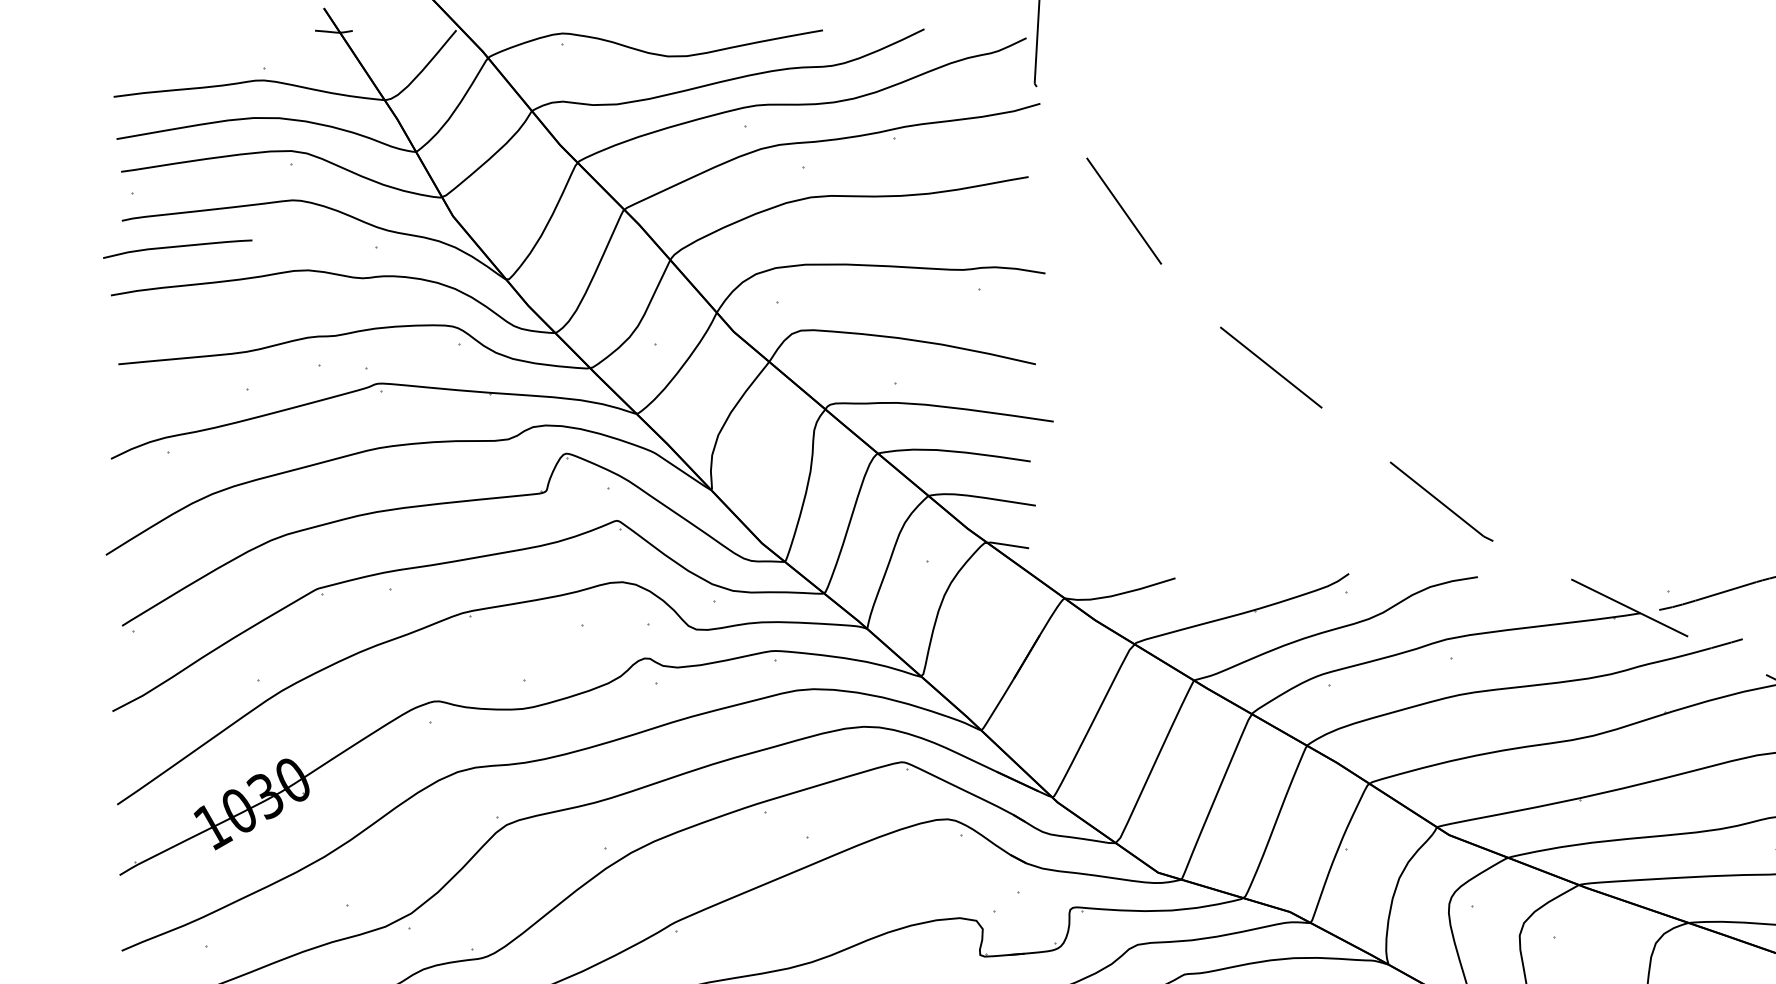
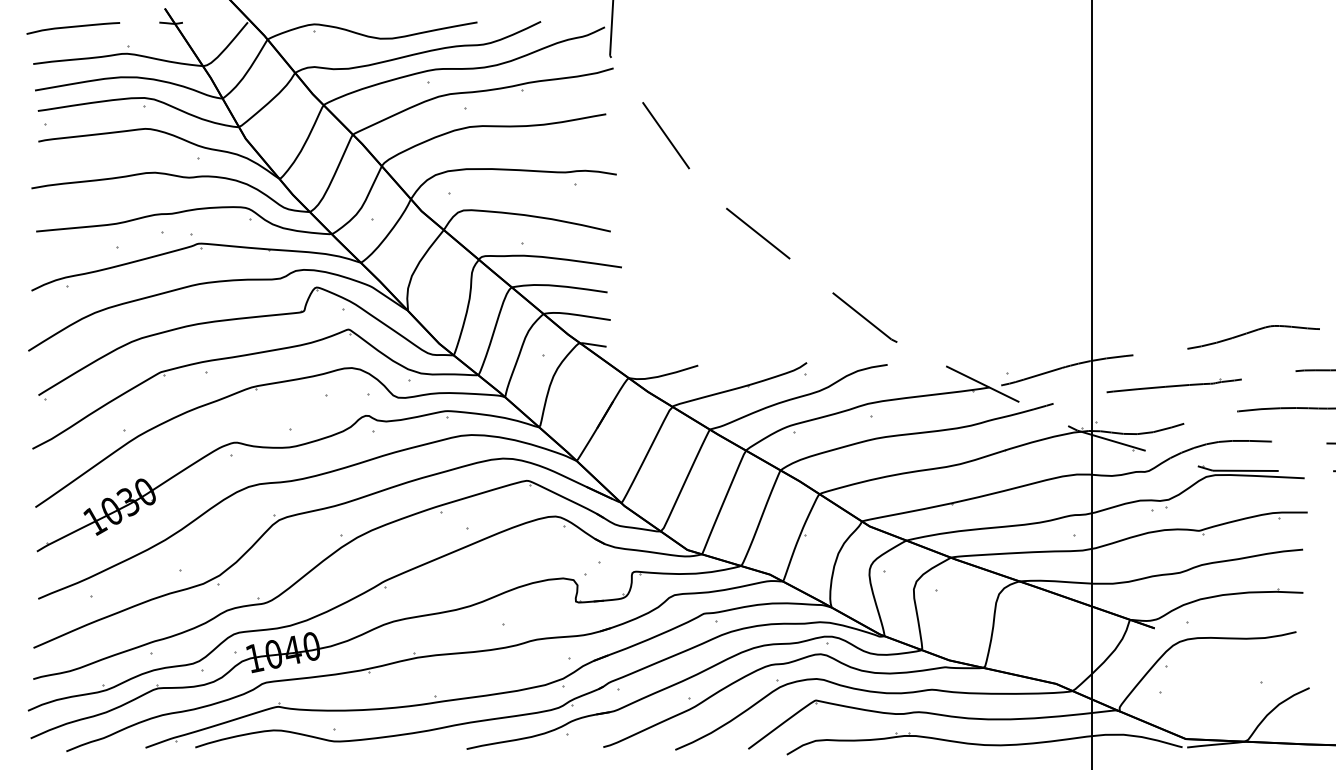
curve: (178, 247) -> (73, 27), moved

